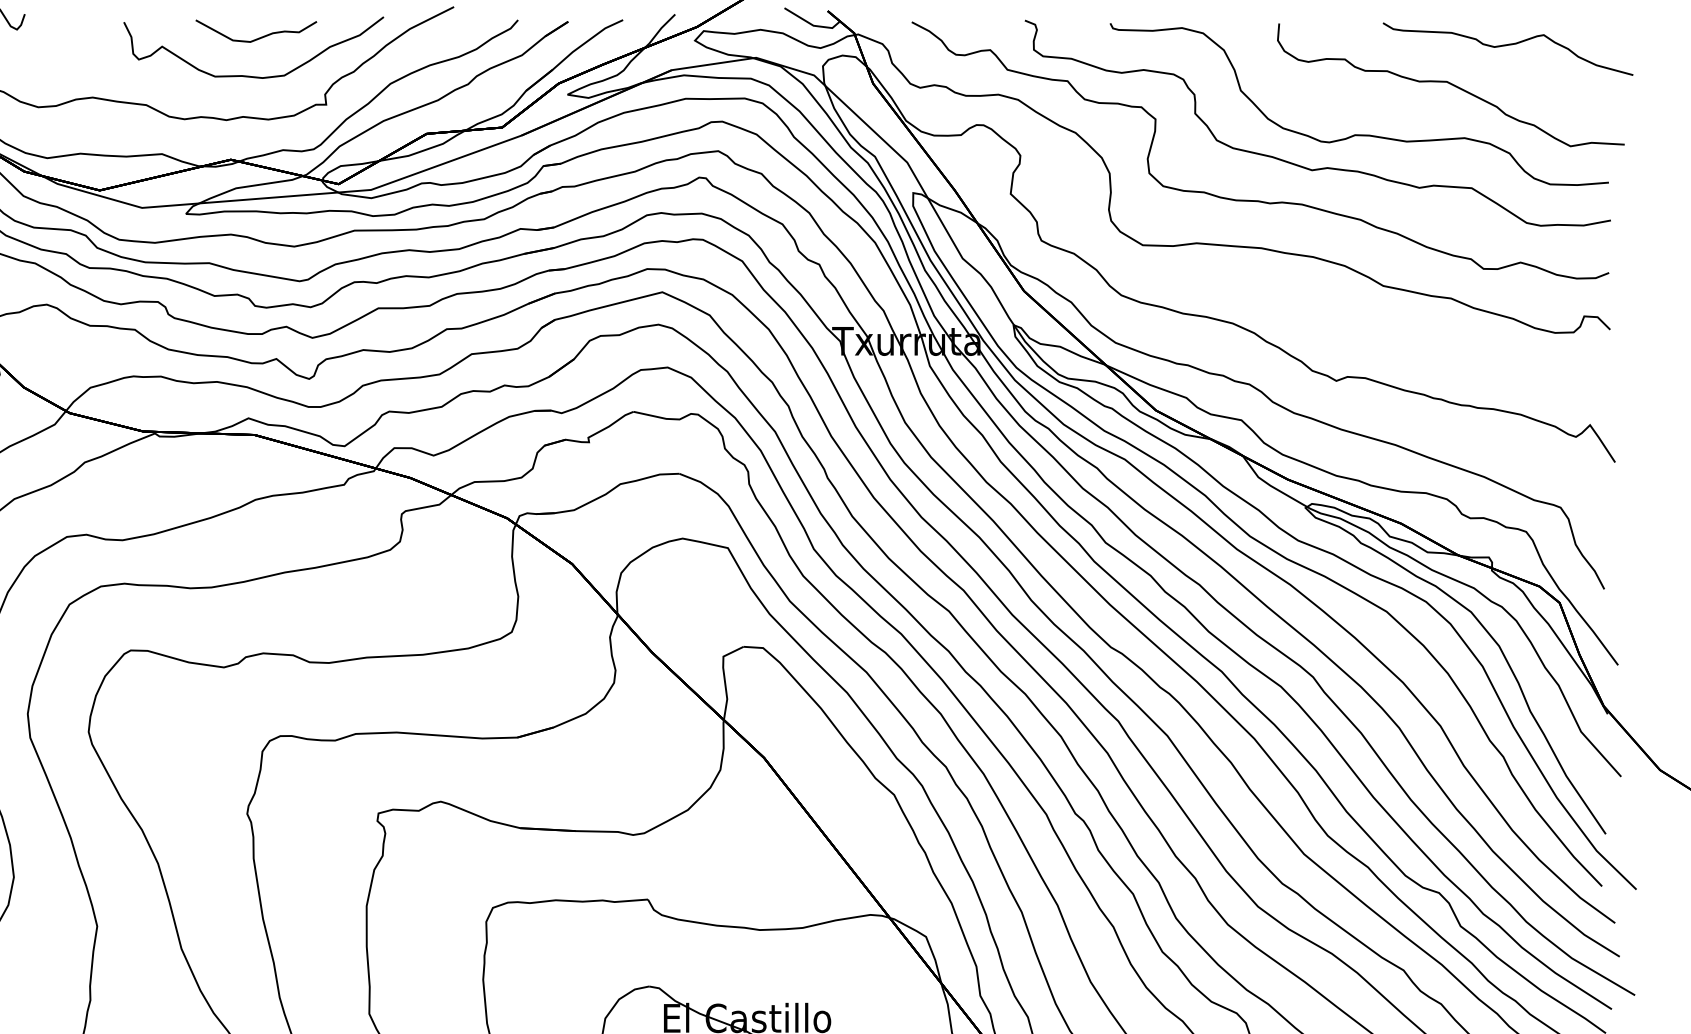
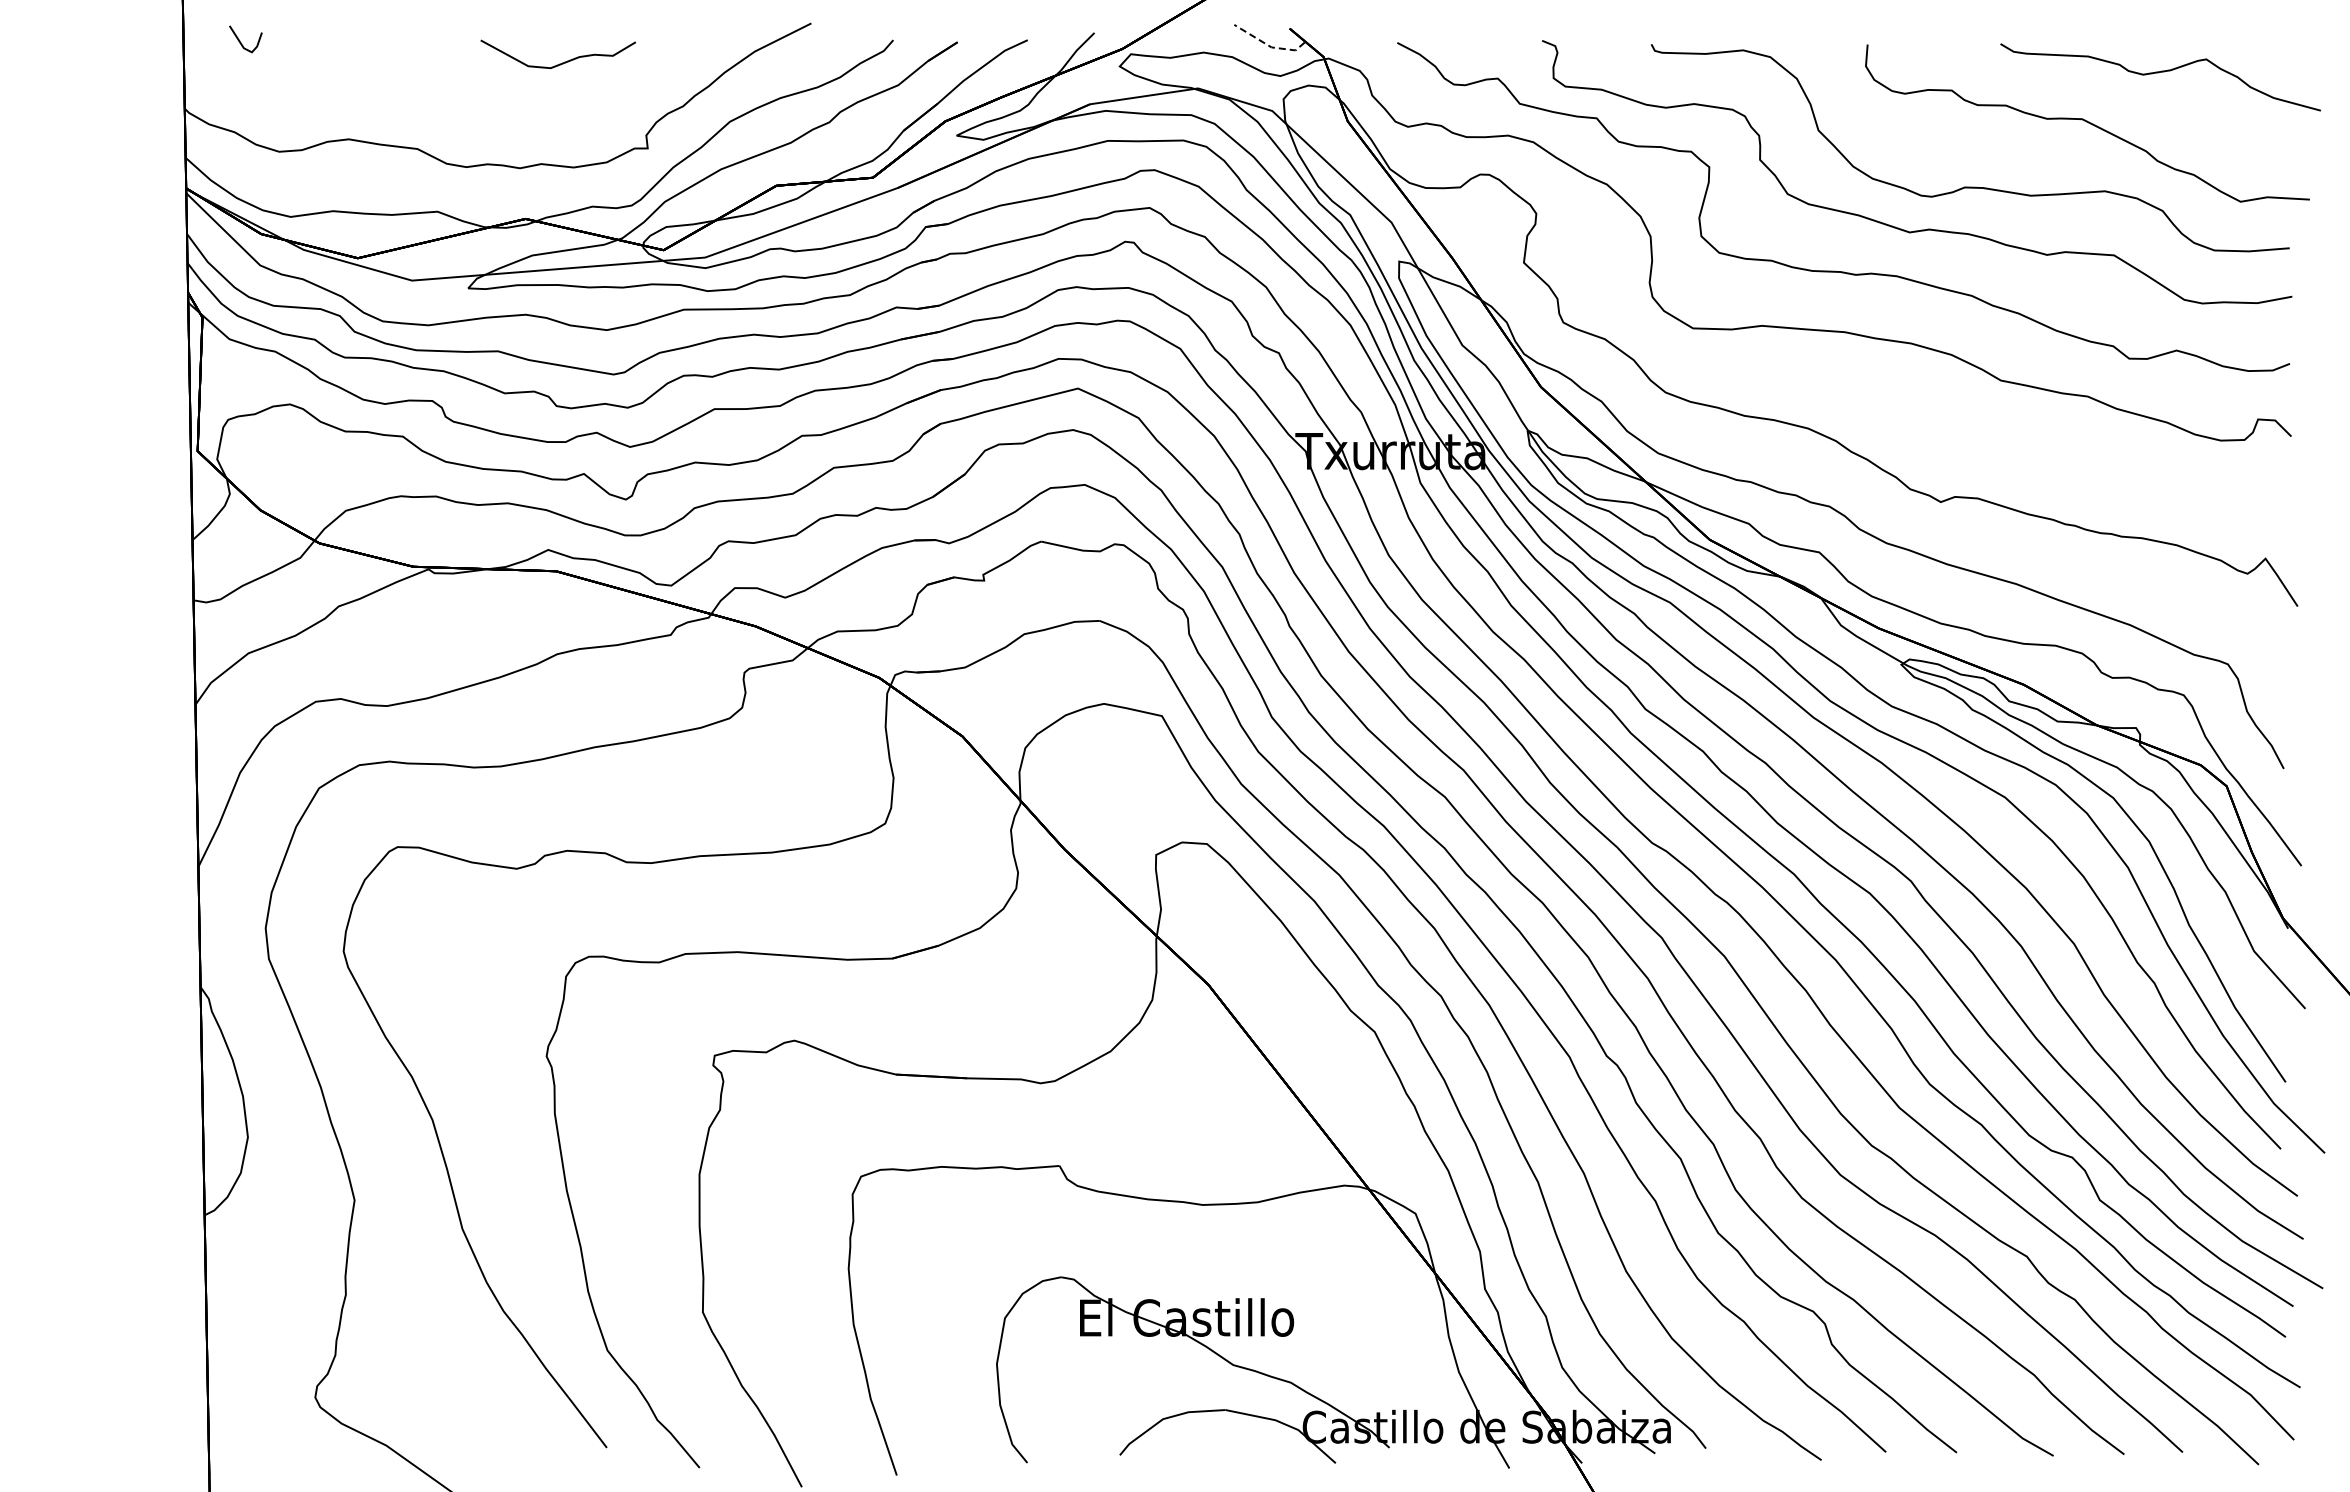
line: (811, 25) -> (1269, 46), solid -> dashed
curve: (250, 75) -> (550, 111), removed

